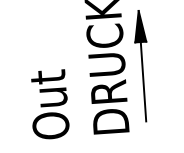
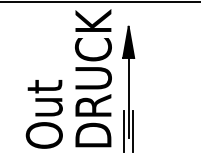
text: (48, 104) -> (43, 114), moved
line: (141, 115) -> (124, 131), added
line: (150, 115) -> (133, 131), added

